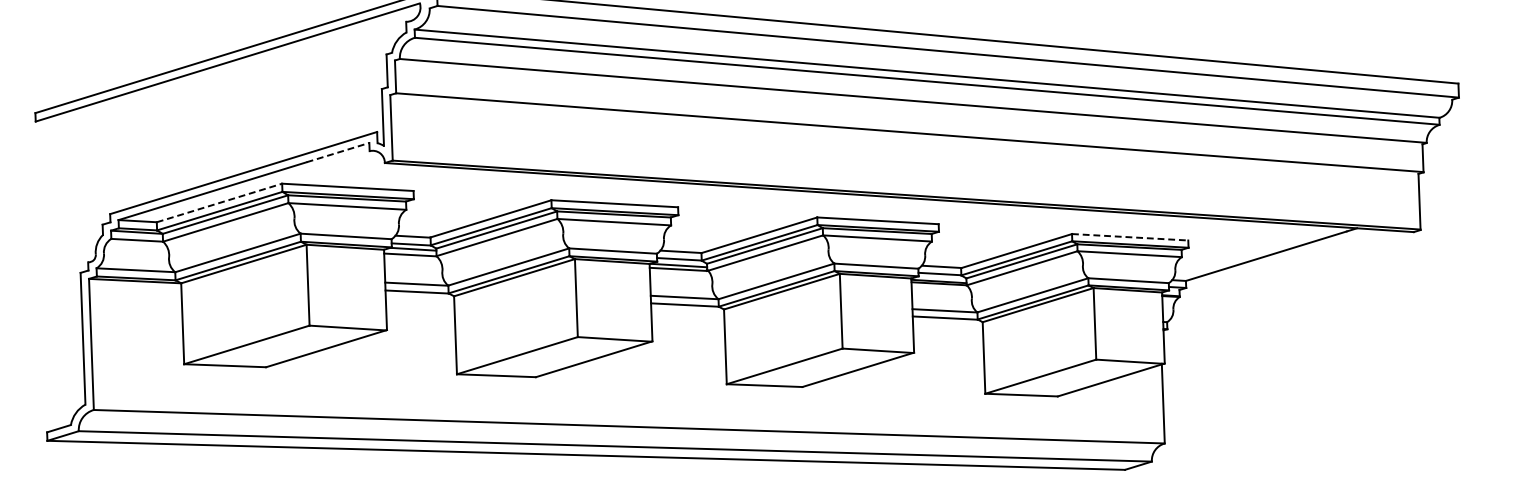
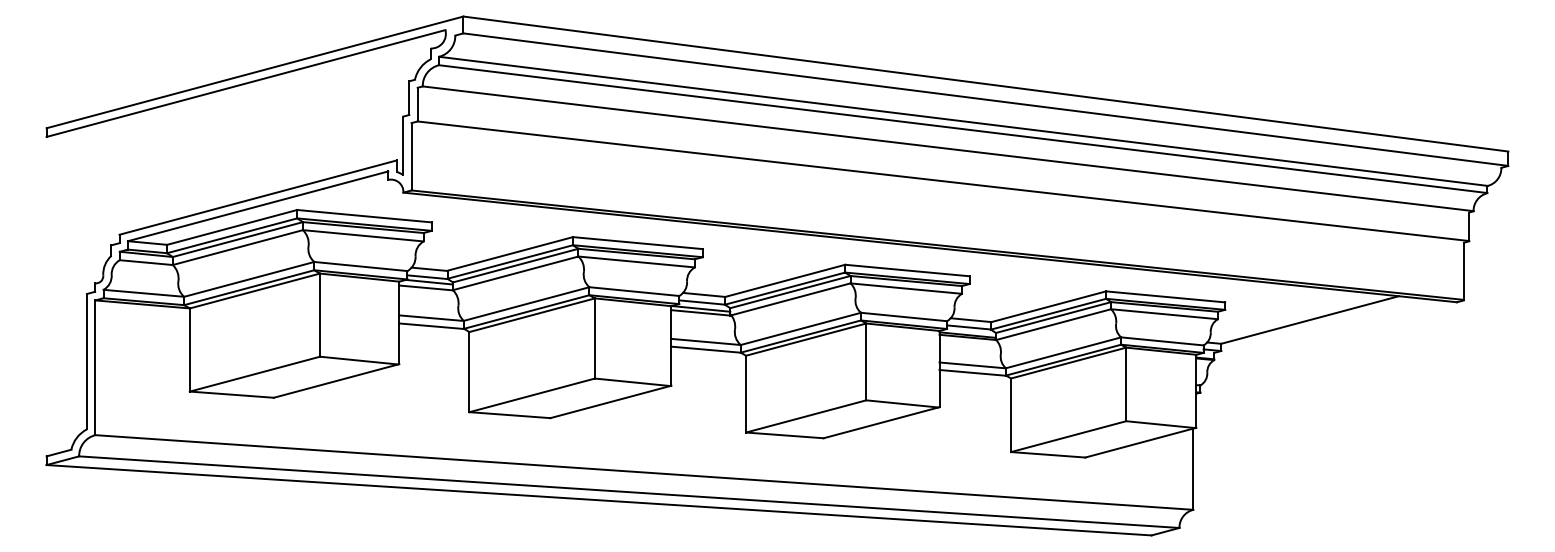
line: (337, 152) -> (355, 180), dashed -> solid
line: (219, 203) -> (232, 227), dashed -> solid
line: (1130, 236) -> (1165, 296), dashed -> solid

